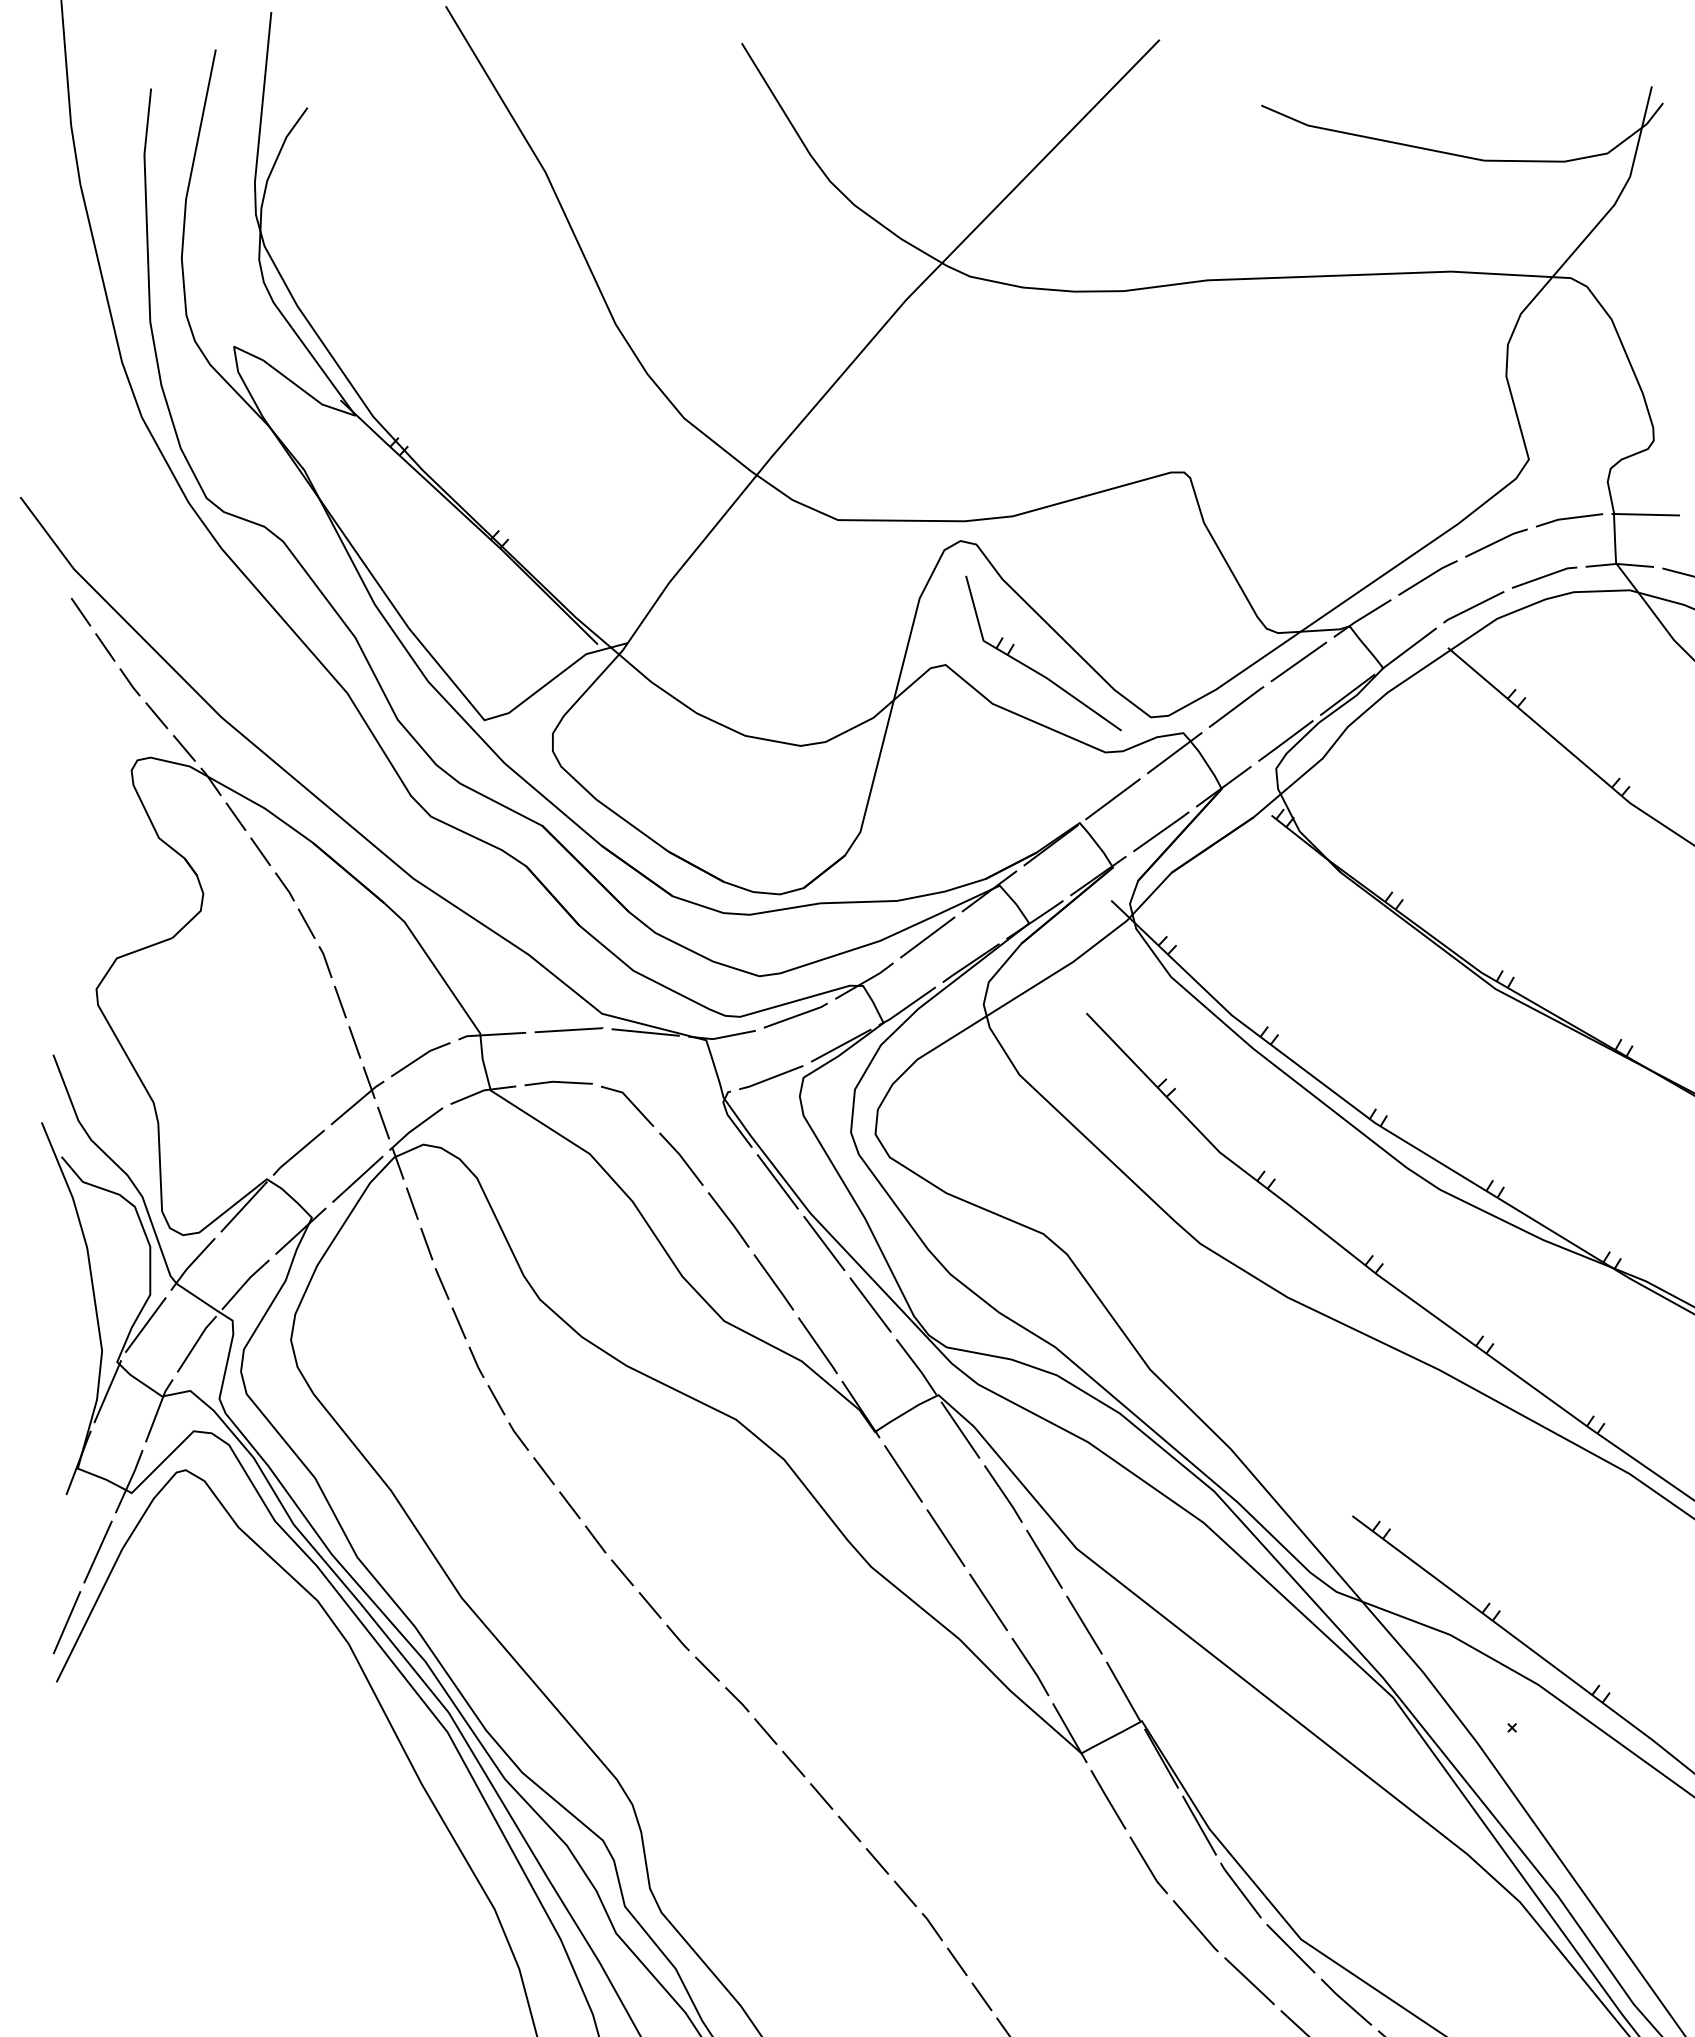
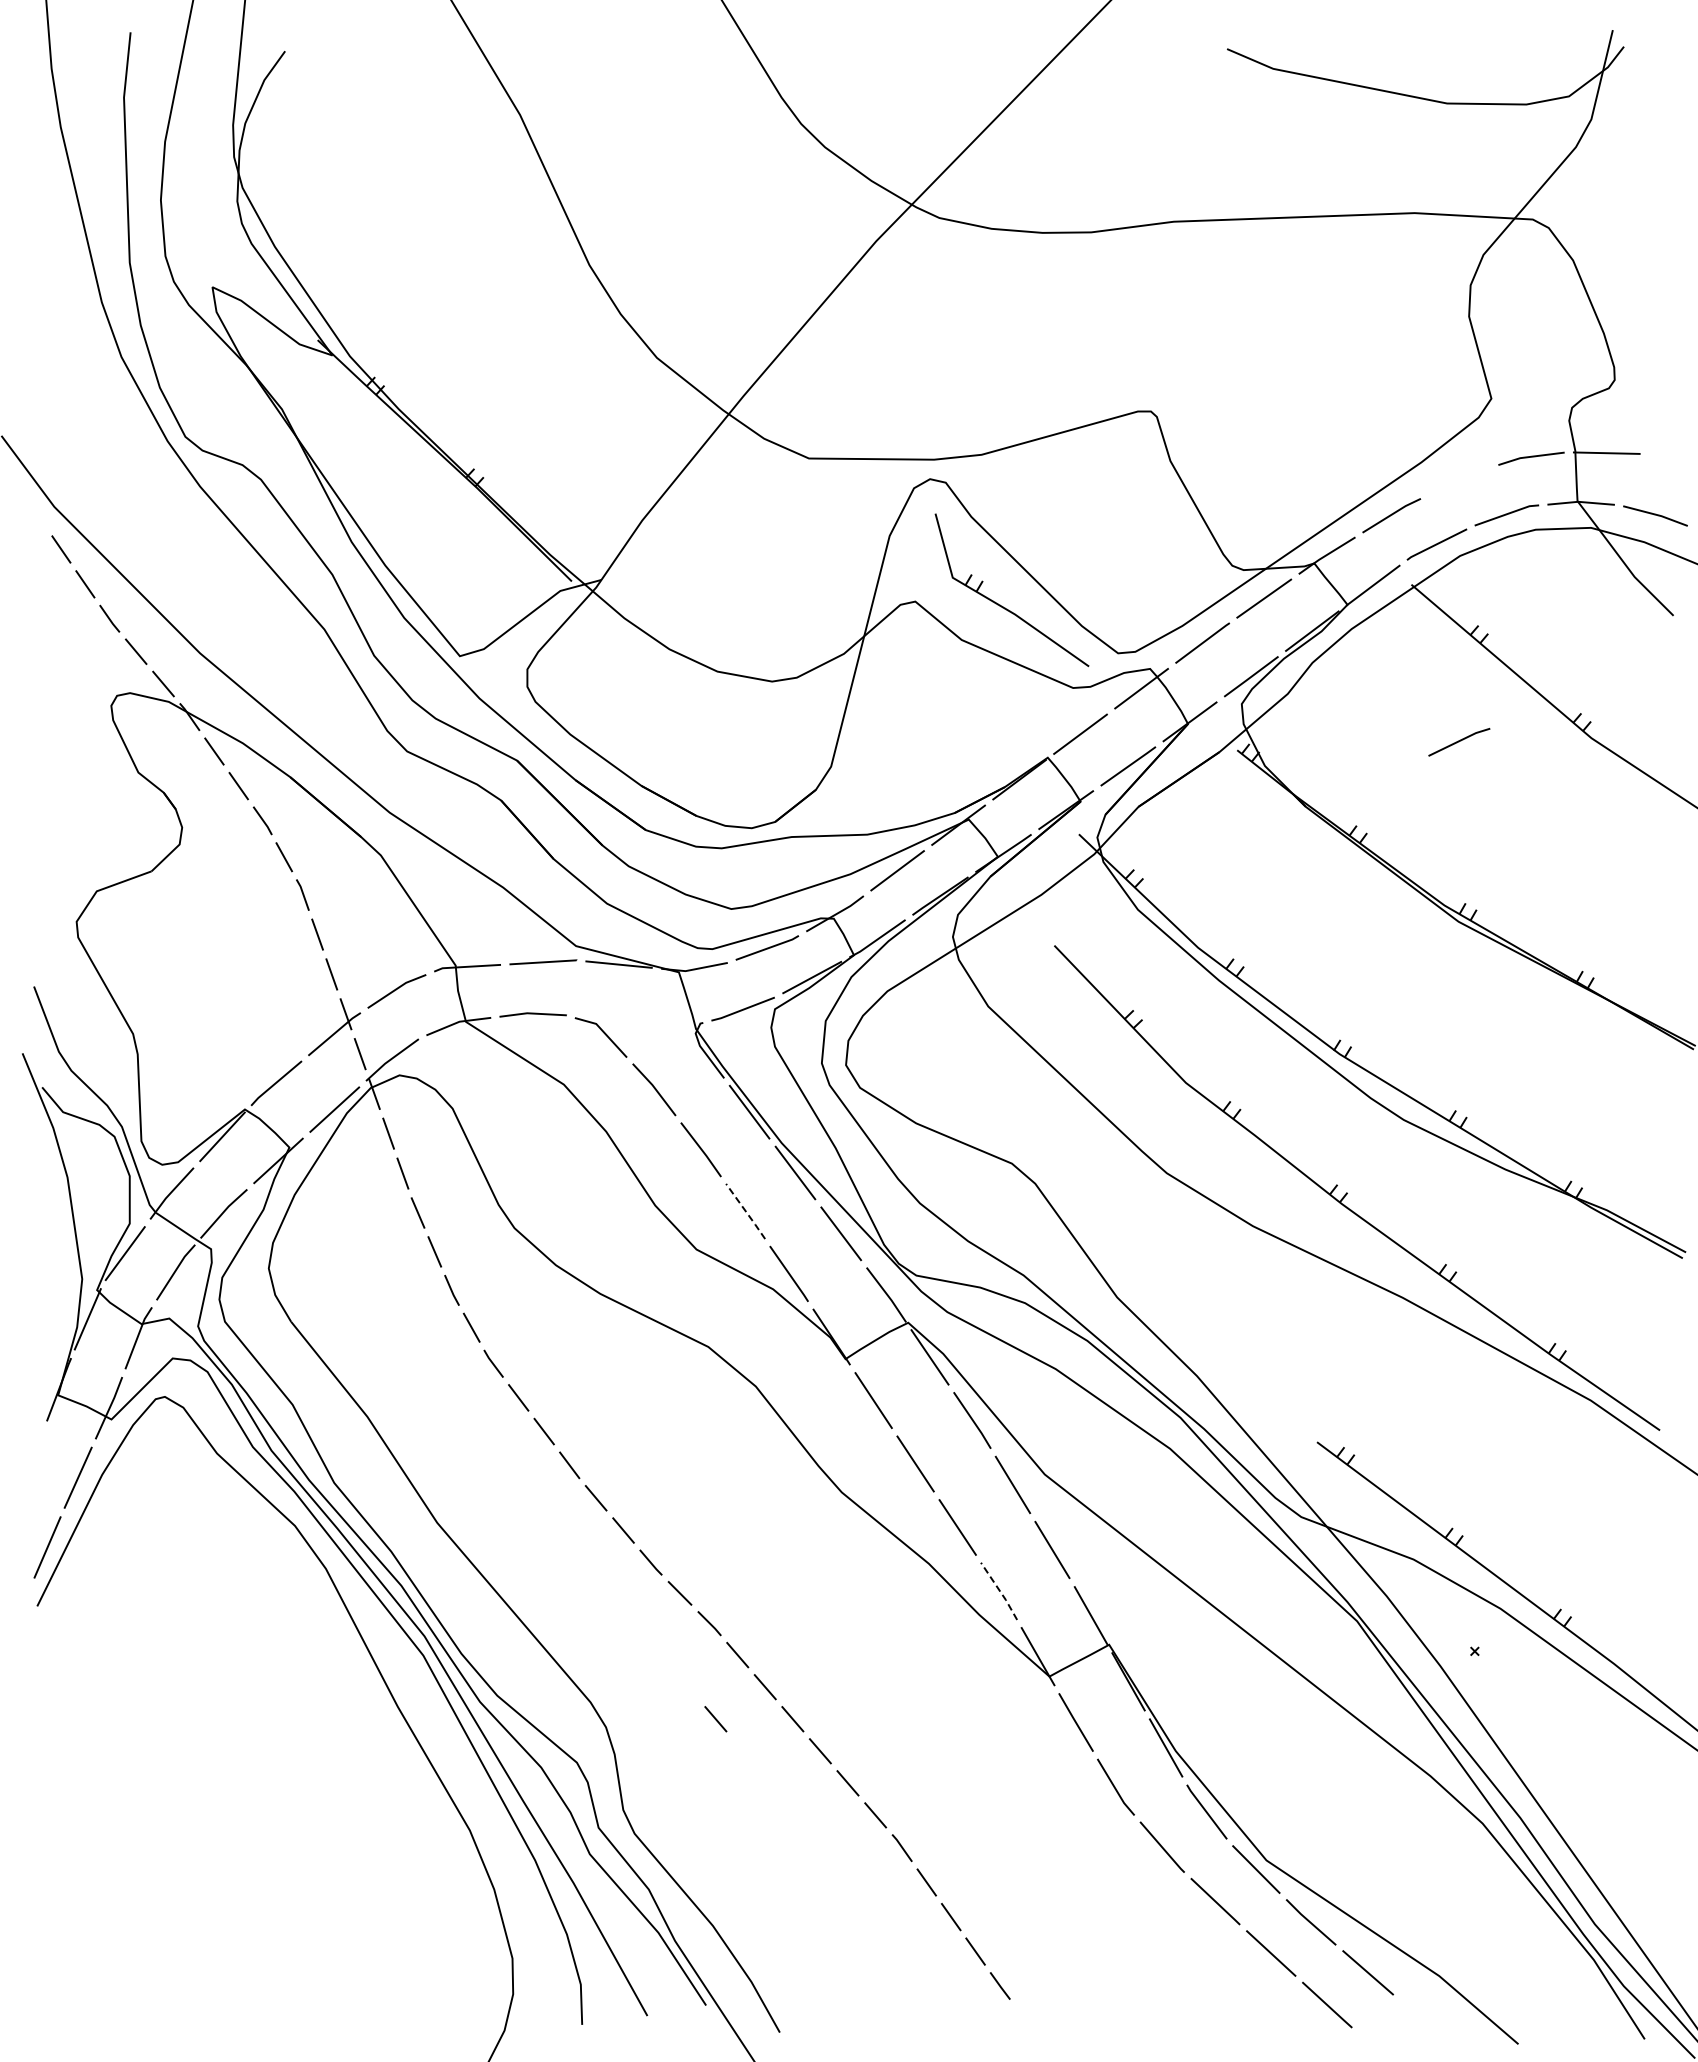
line: (1496, 542) -> (1459, 741), moved
line: (773, 1282) -> (745, 1211), solid -> dashed
line: (1030, 1666) -> (999, 1590), solid -> dashed
line: (743, 1796) -> (715, 1719), added

